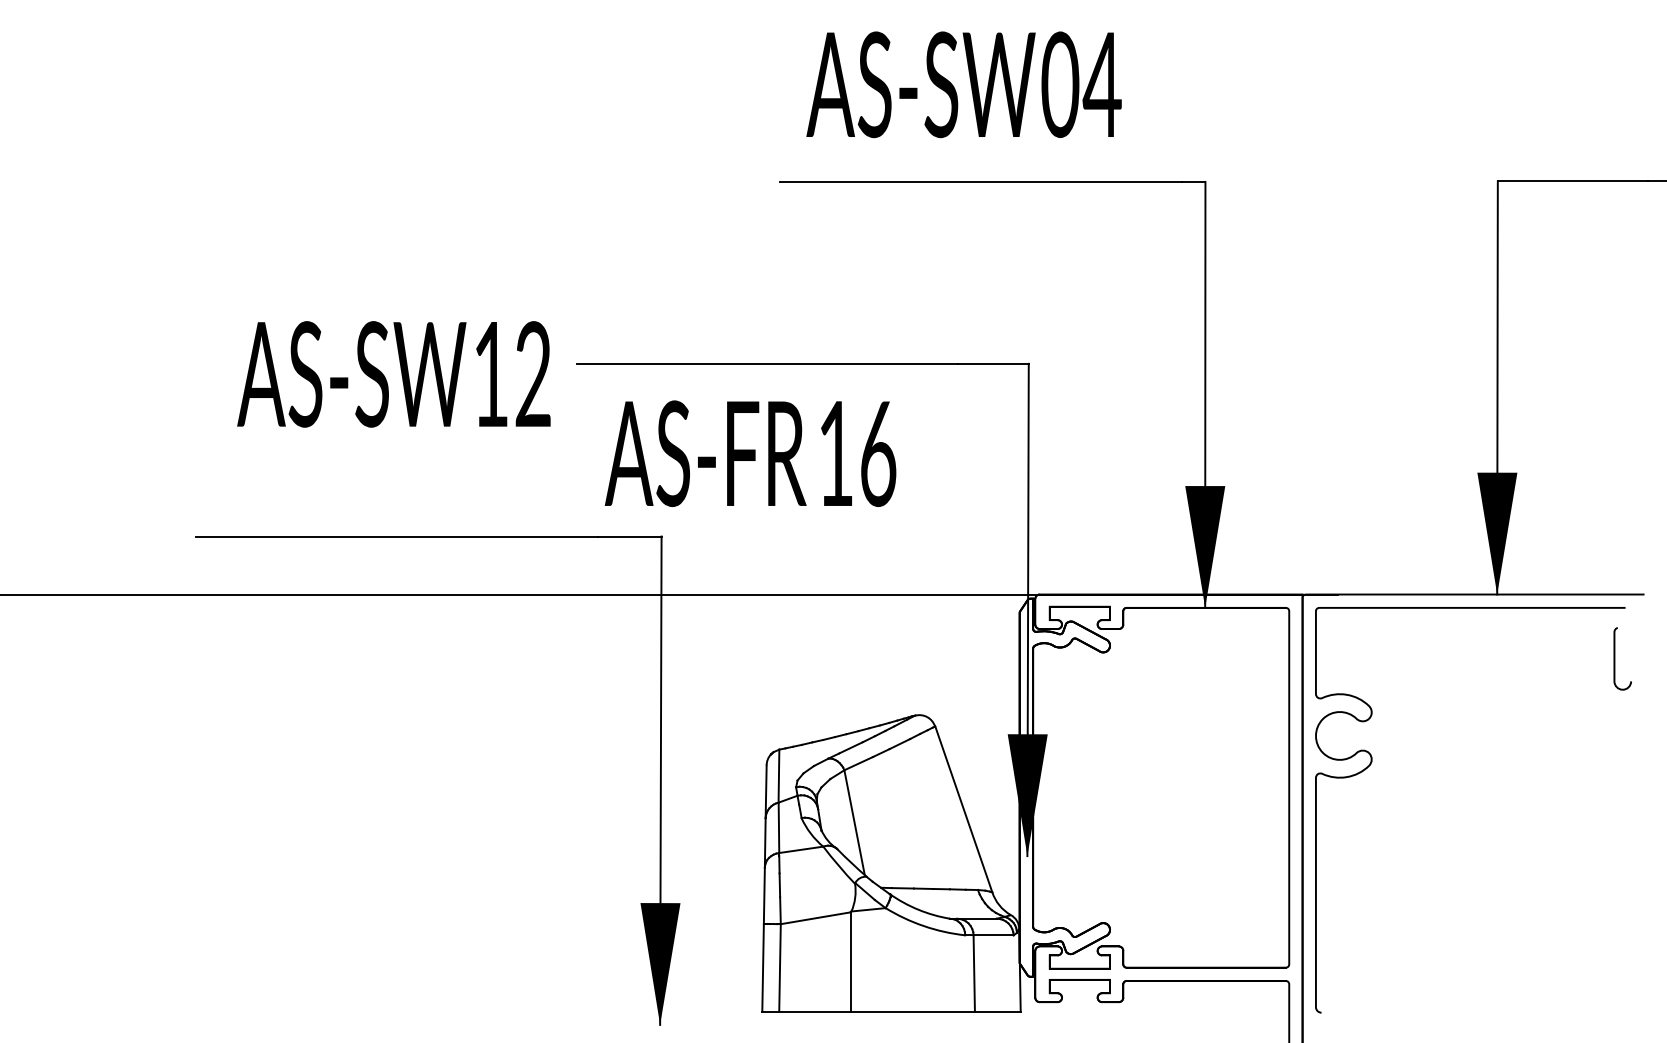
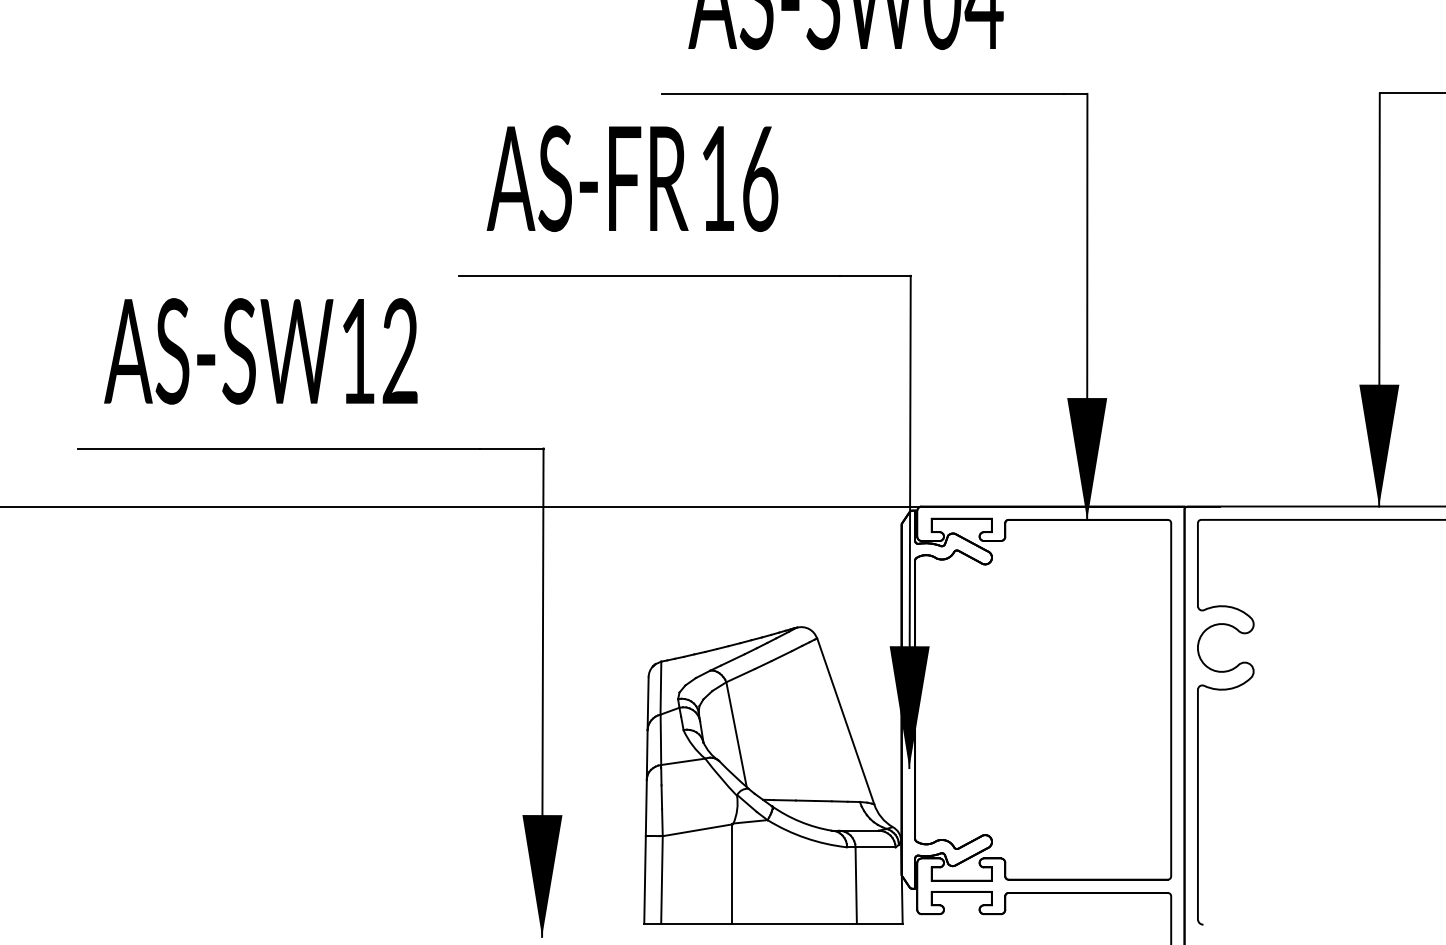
text: (393, 374) -> (260, 351), moved
text: (750, 453) -> (632, 178), moved

